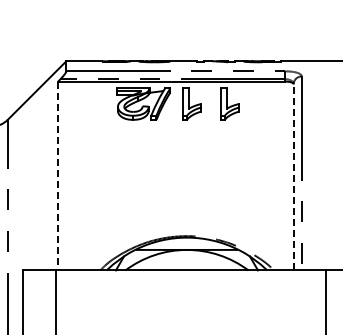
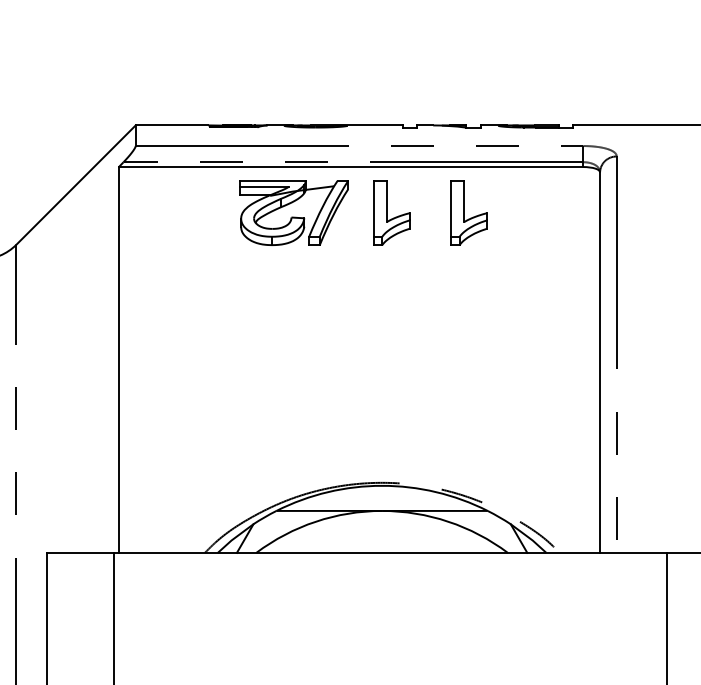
line: (58, 176) -> (119, 360), dashed -> solid
line: (293, 176) -> (599, 360), dashed -> solid

